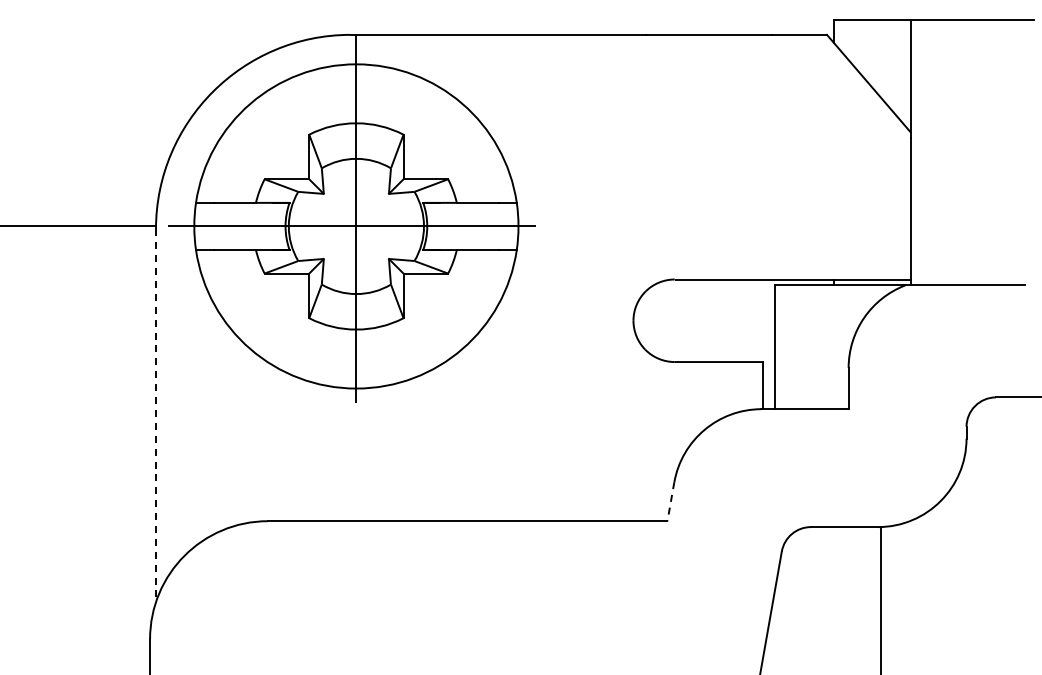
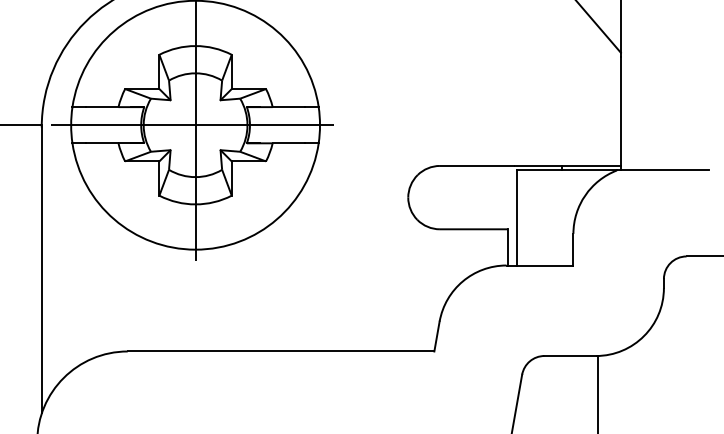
line: (155, 415) -> (41, 270), dashed -> solid
line: (670, 501) -> (436, 336), dashed -> solid

